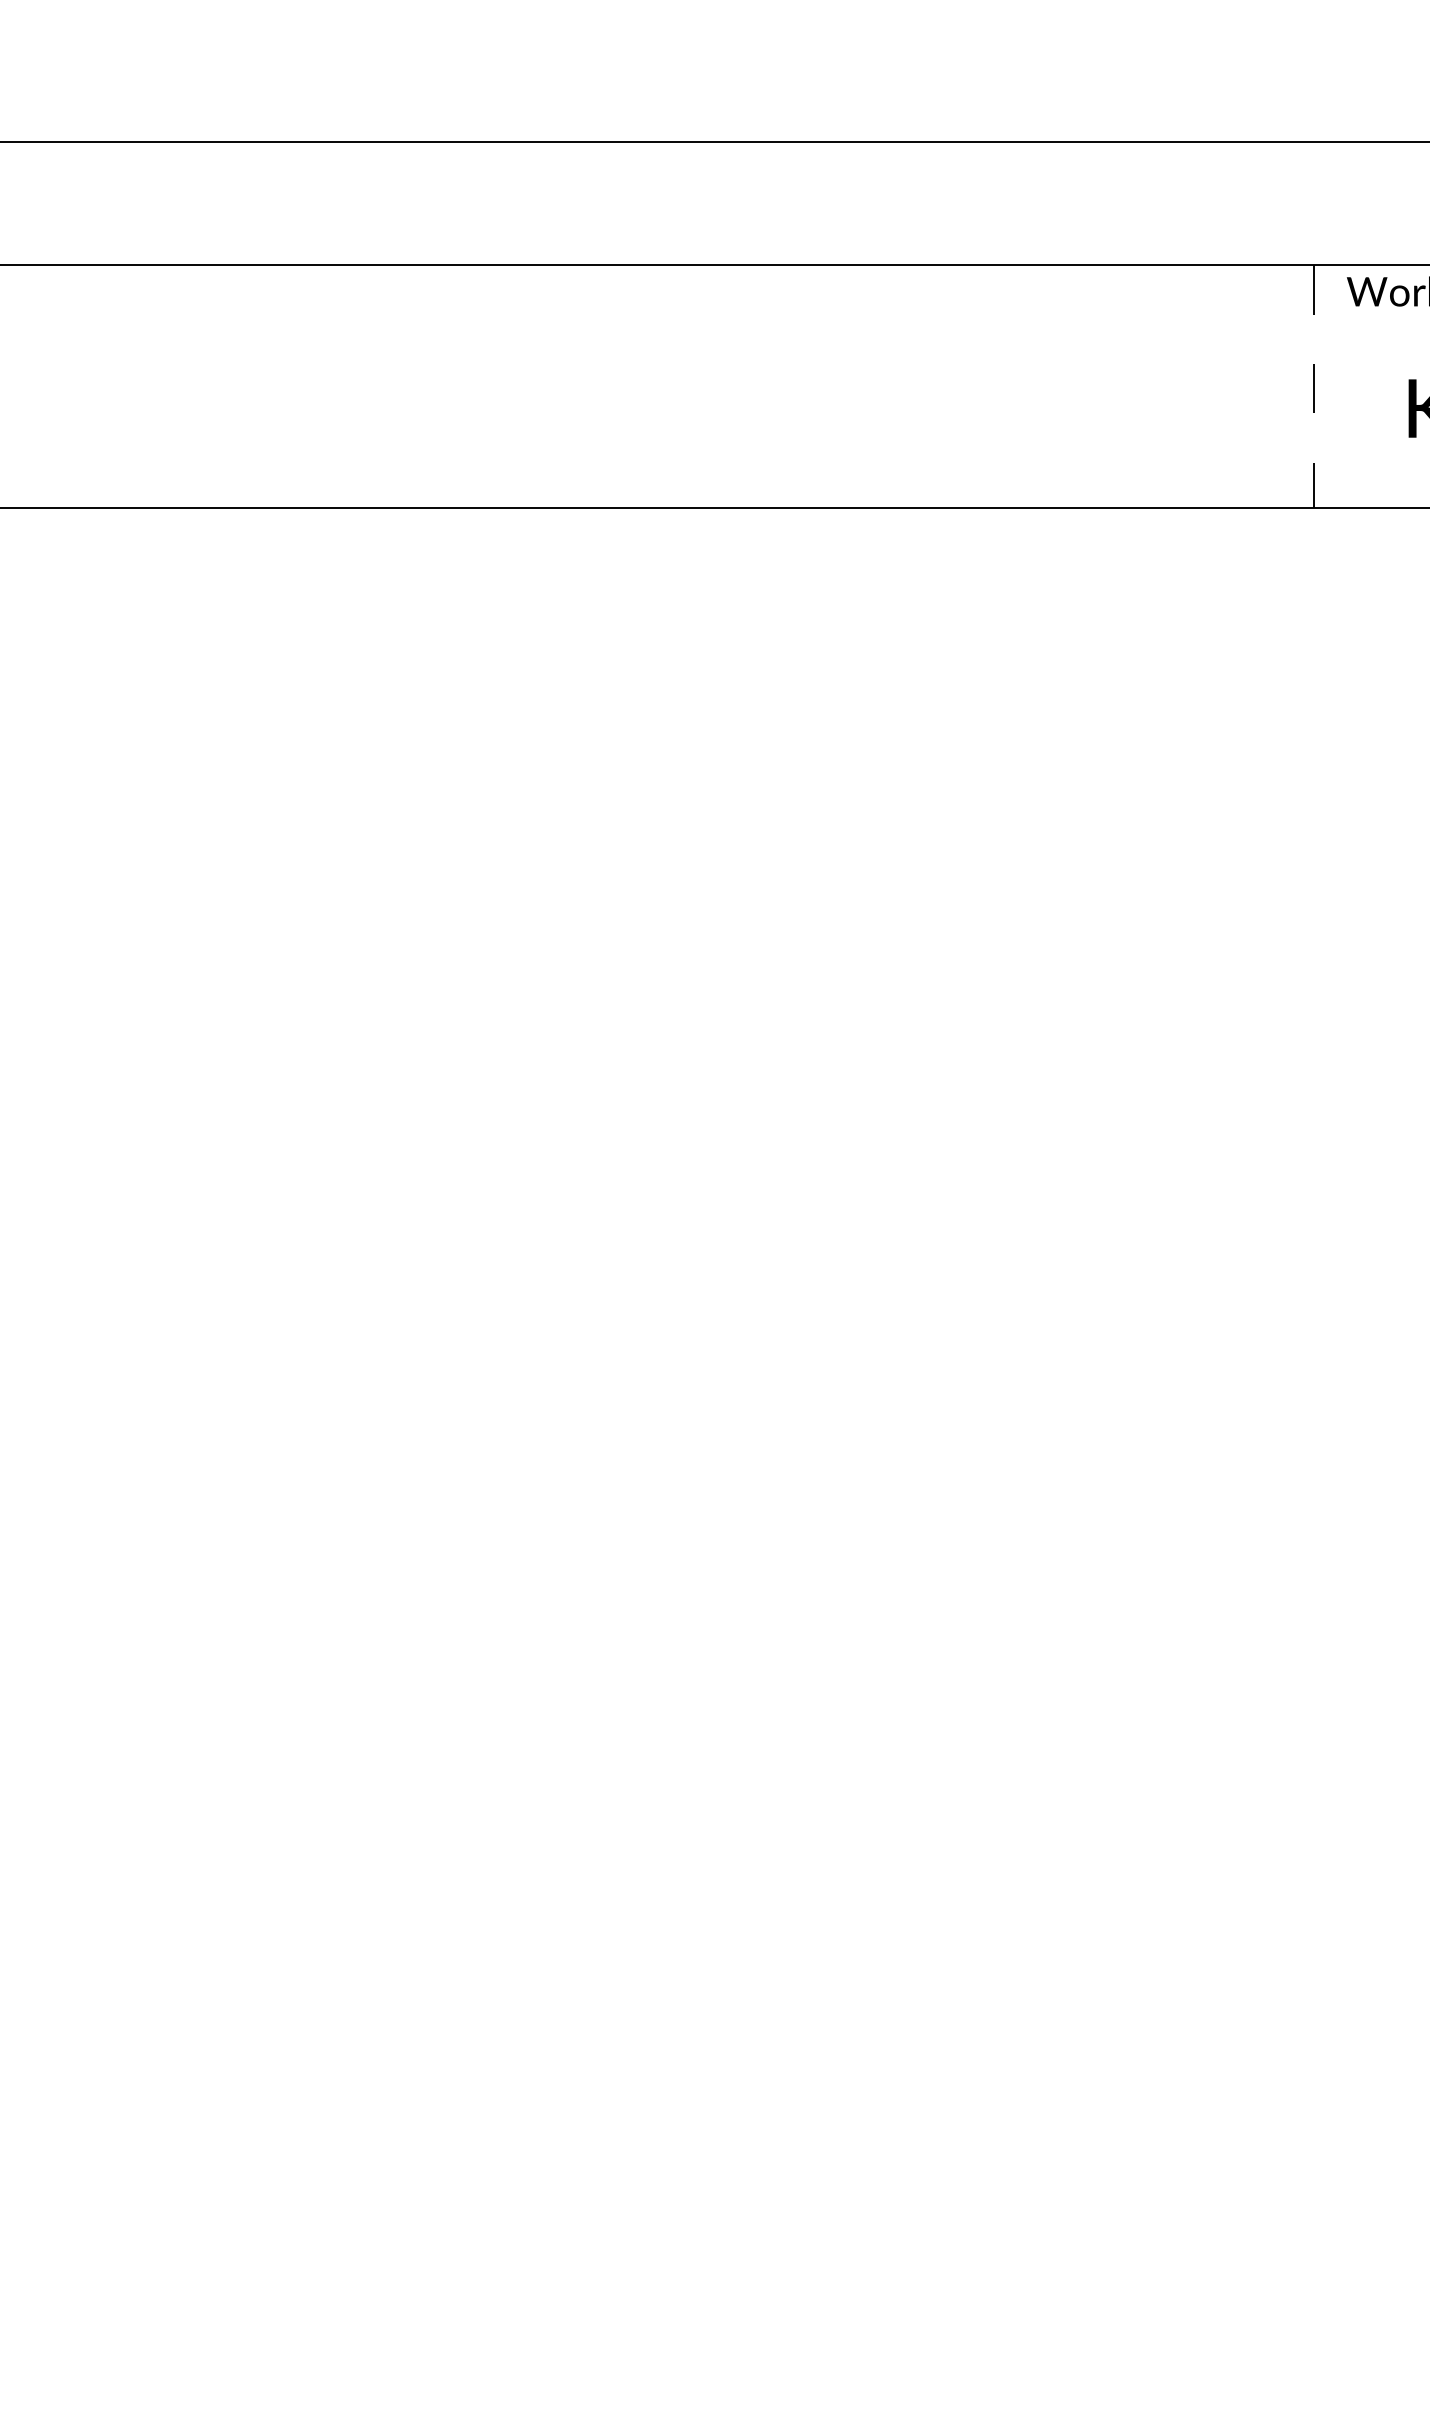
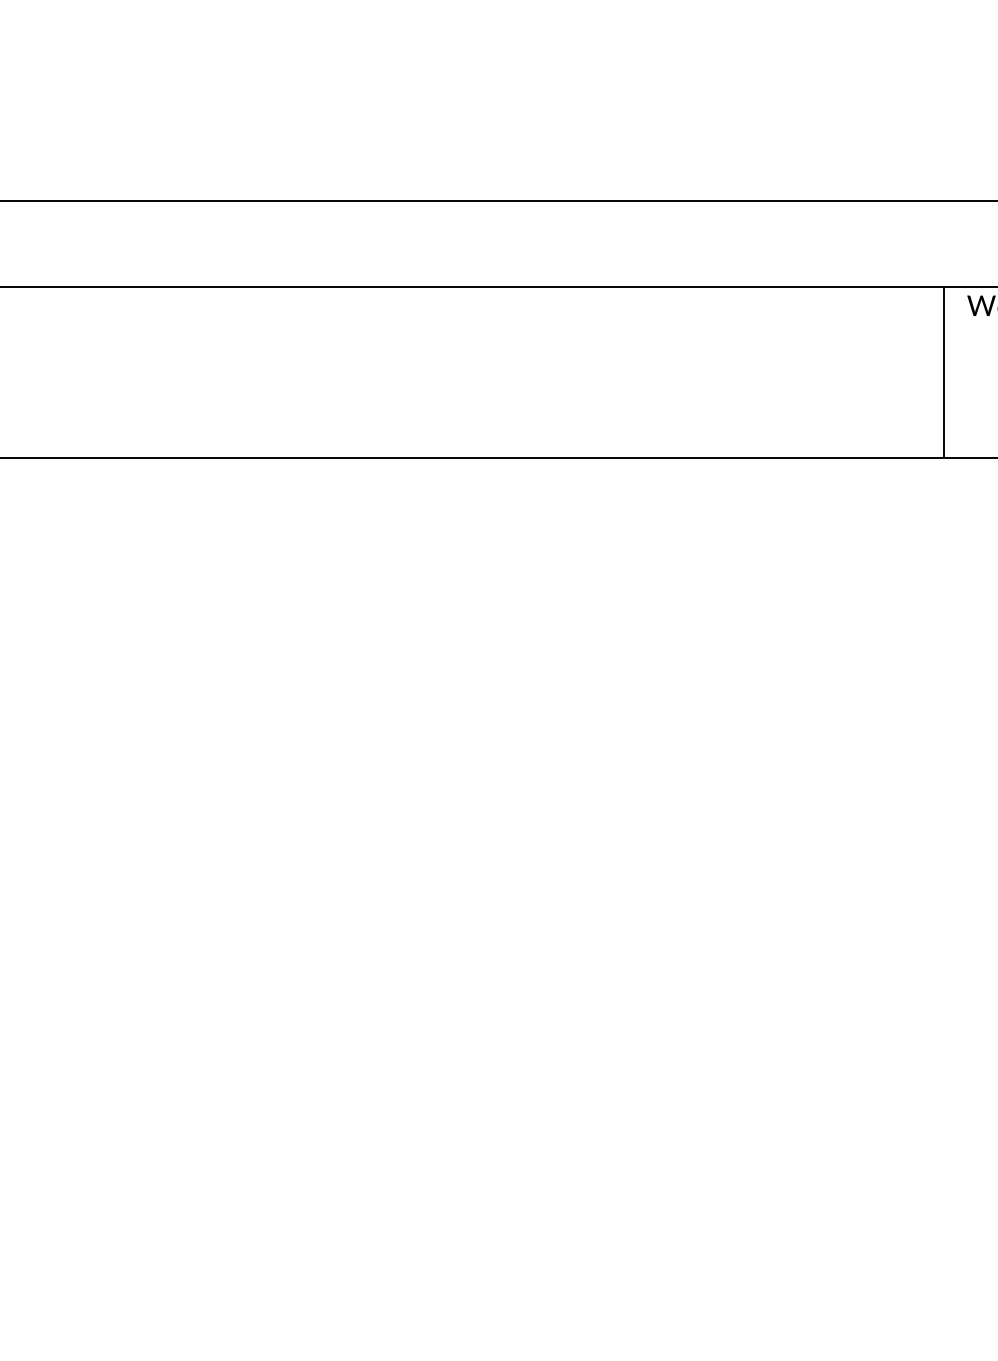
line: (1313, 387) -> (943, 373), dashed -> solid

